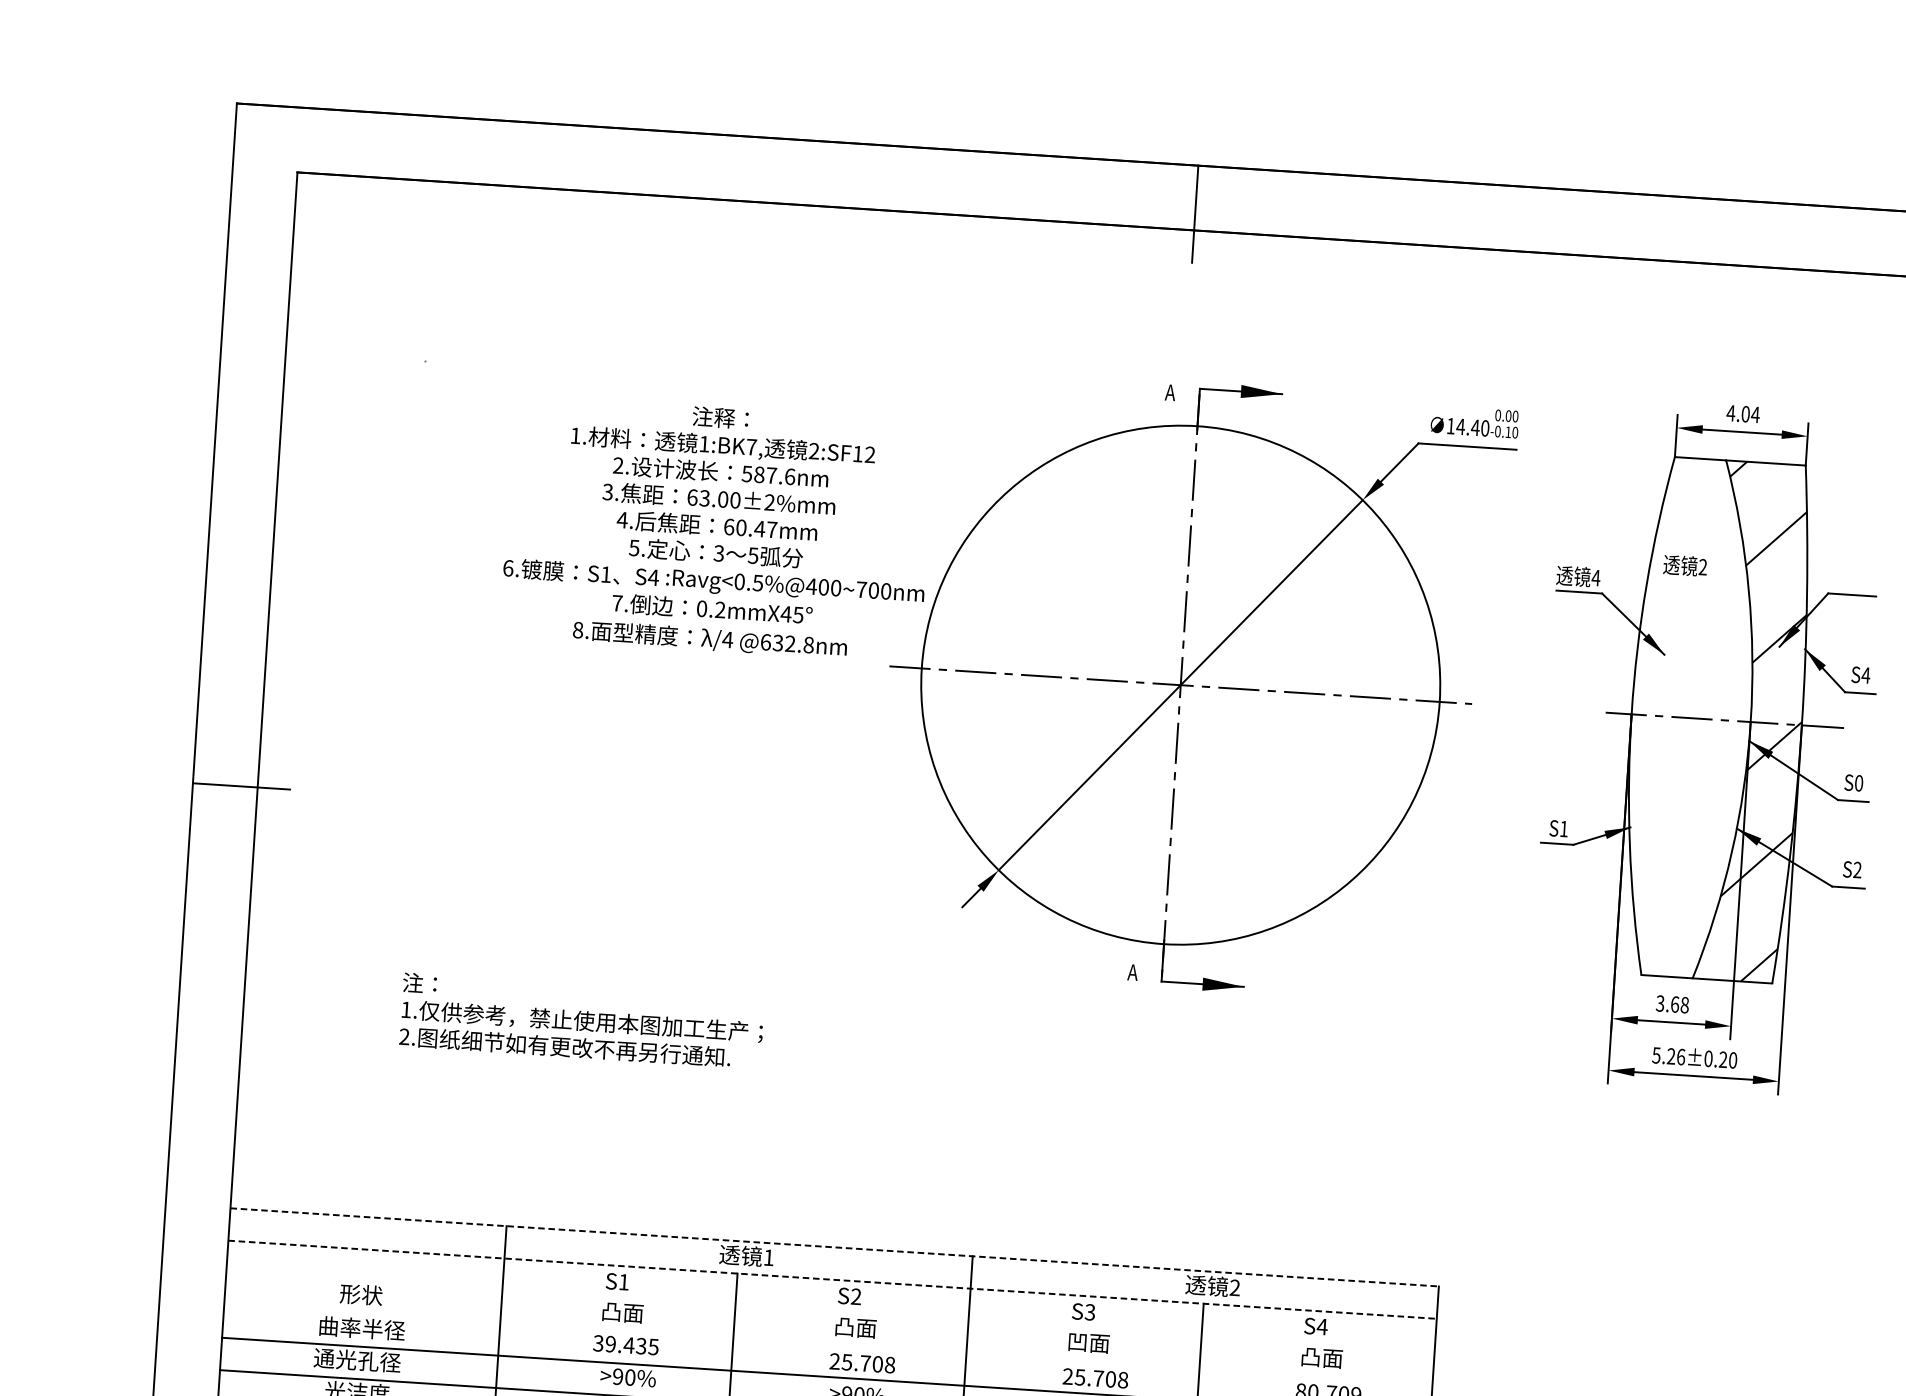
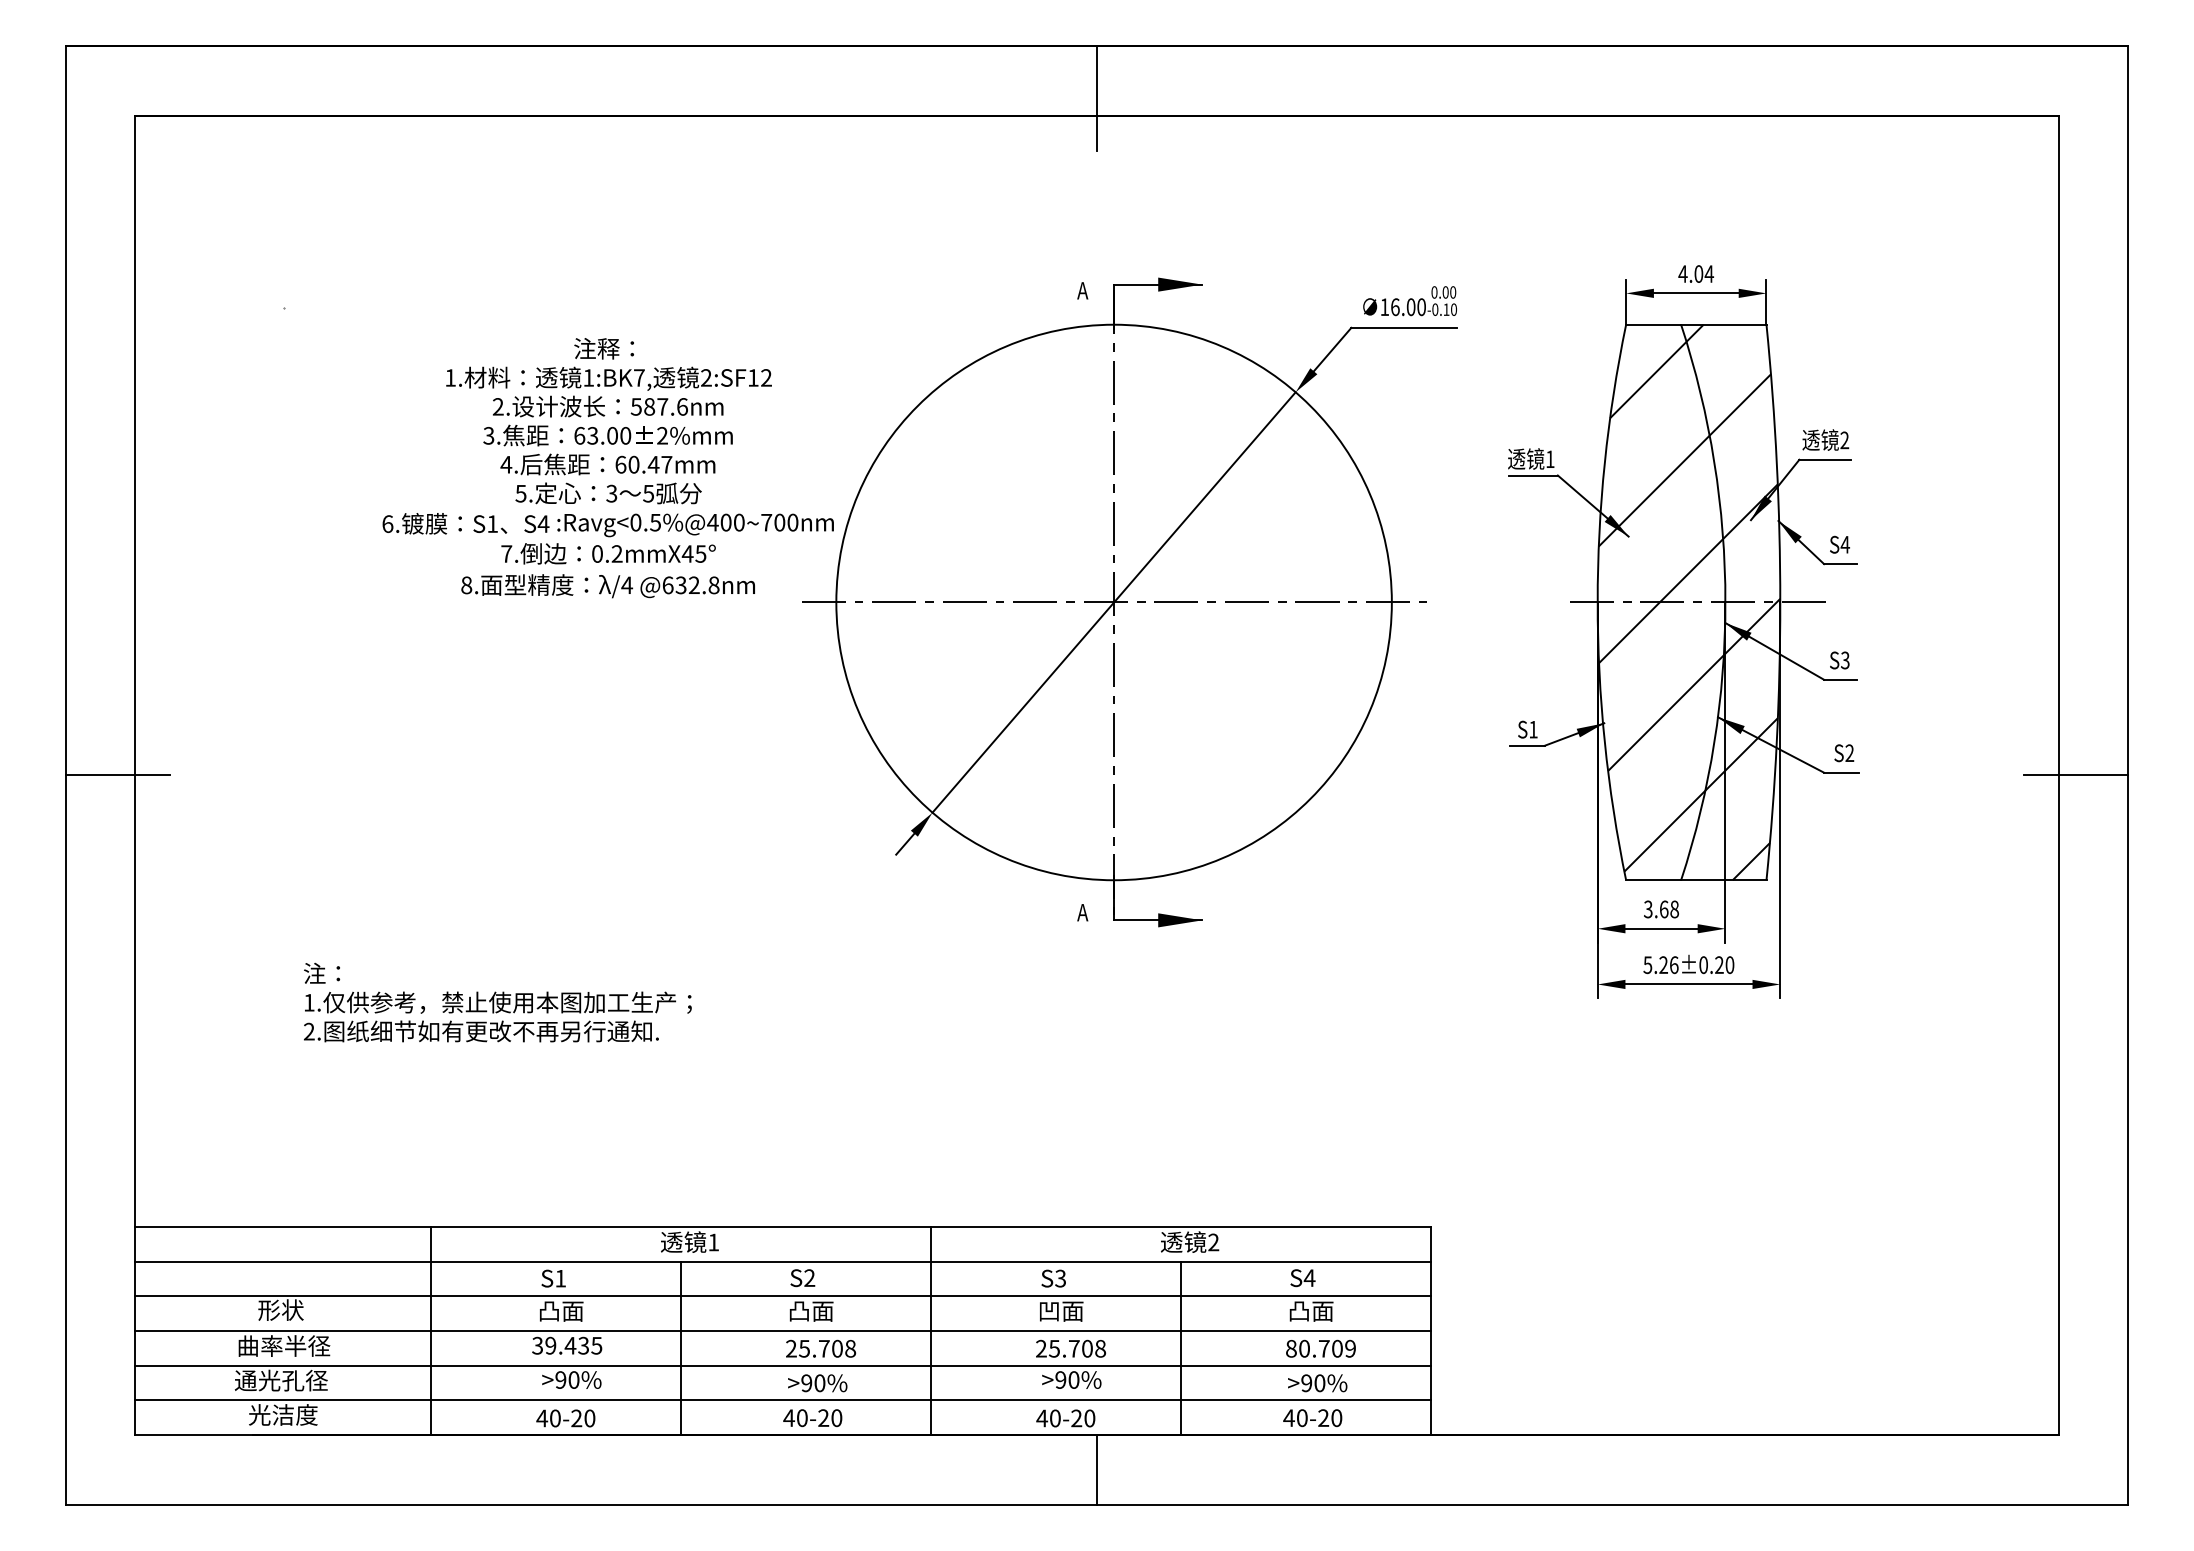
text: (1467, 427) -> (1402, 307), 14.40 -> 16.00
text: (1685, 565) -> (1825, 439), moved
text: (1595, 577) -> (1549, 458), 4 -> 1
hatch: (1689, 721) -> (1660, 606), added
text: (1859, 783) -> (1845, 660), S0 -> S3
line: (834, 1247) -> (783, 1226), dashed -> solid
line: (832, 1279) -> (783, 1261), dashed -> solid
line: (830, 1312) -> (783, 1296), added
line: (828, 1344) -> (783, 1331), added

